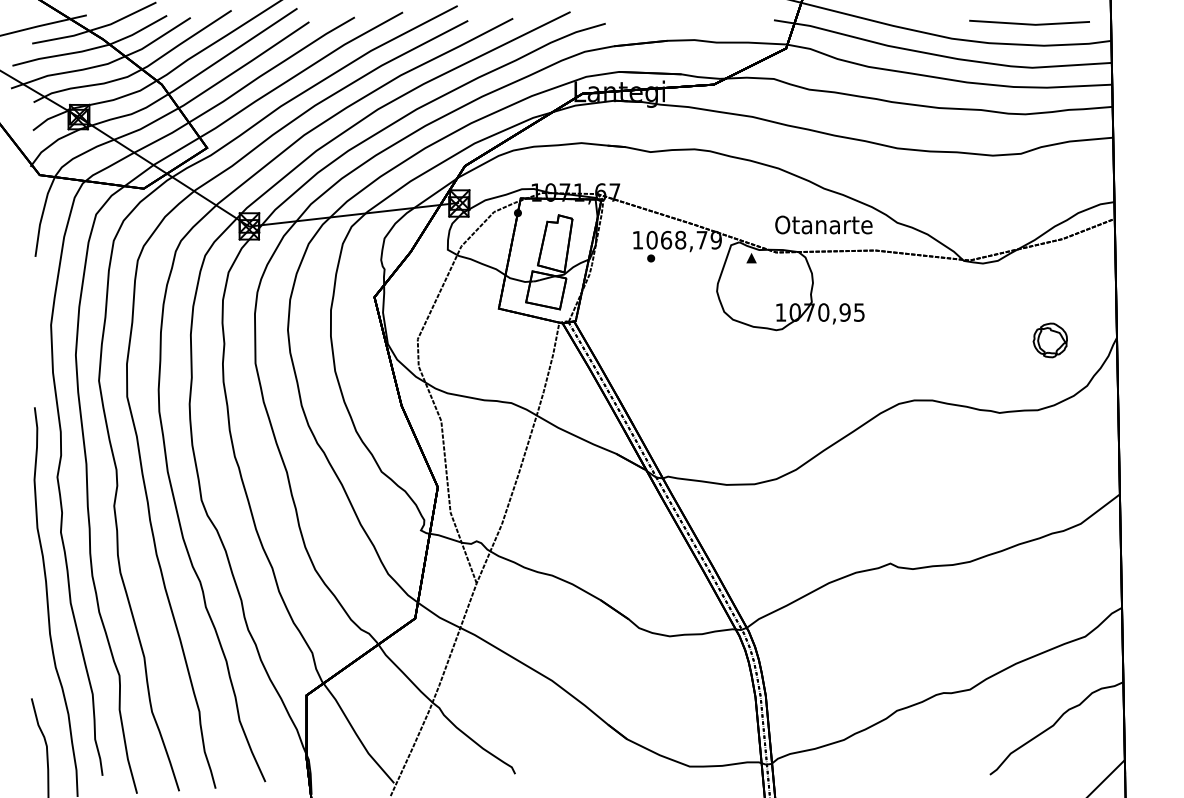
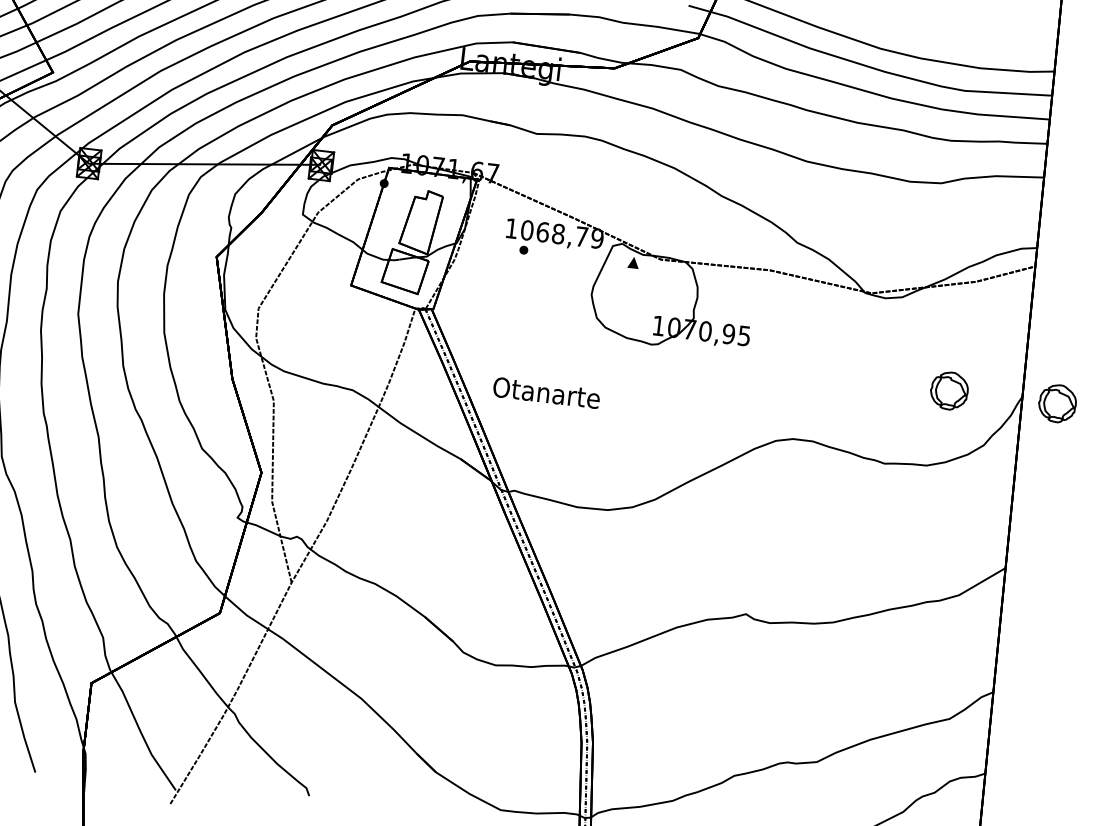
line: (1029, 23) -> (967, 42), removed
text: (823, 224) -> (546, 392), moved
part: (1148, 340) -> (1056, 403), added

